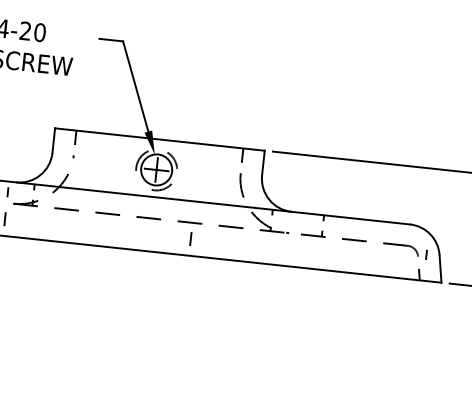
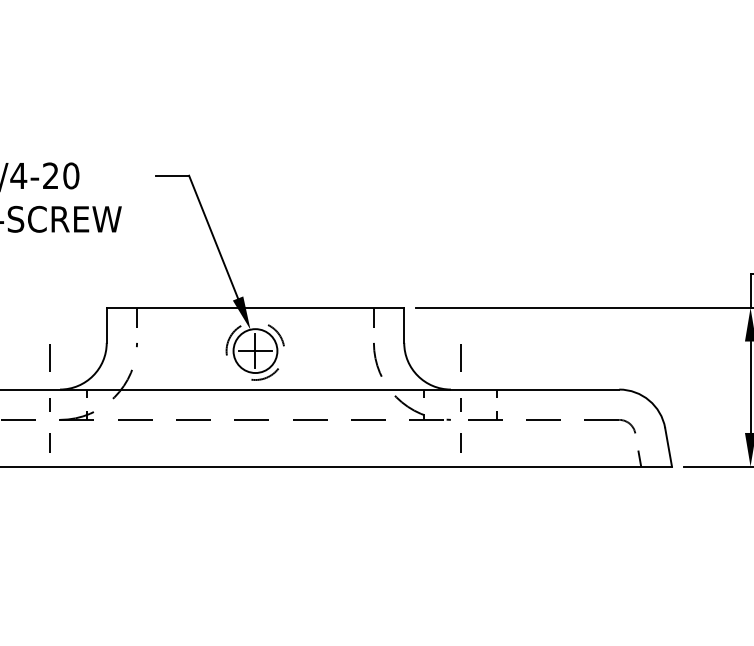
line: (11, 159) -> (50, 357), added
line: (300, 189) -> (460, 357), added
line: (190, 238) -> (460, 442), moved
line: (426, 254) -> (460, 404), moved

